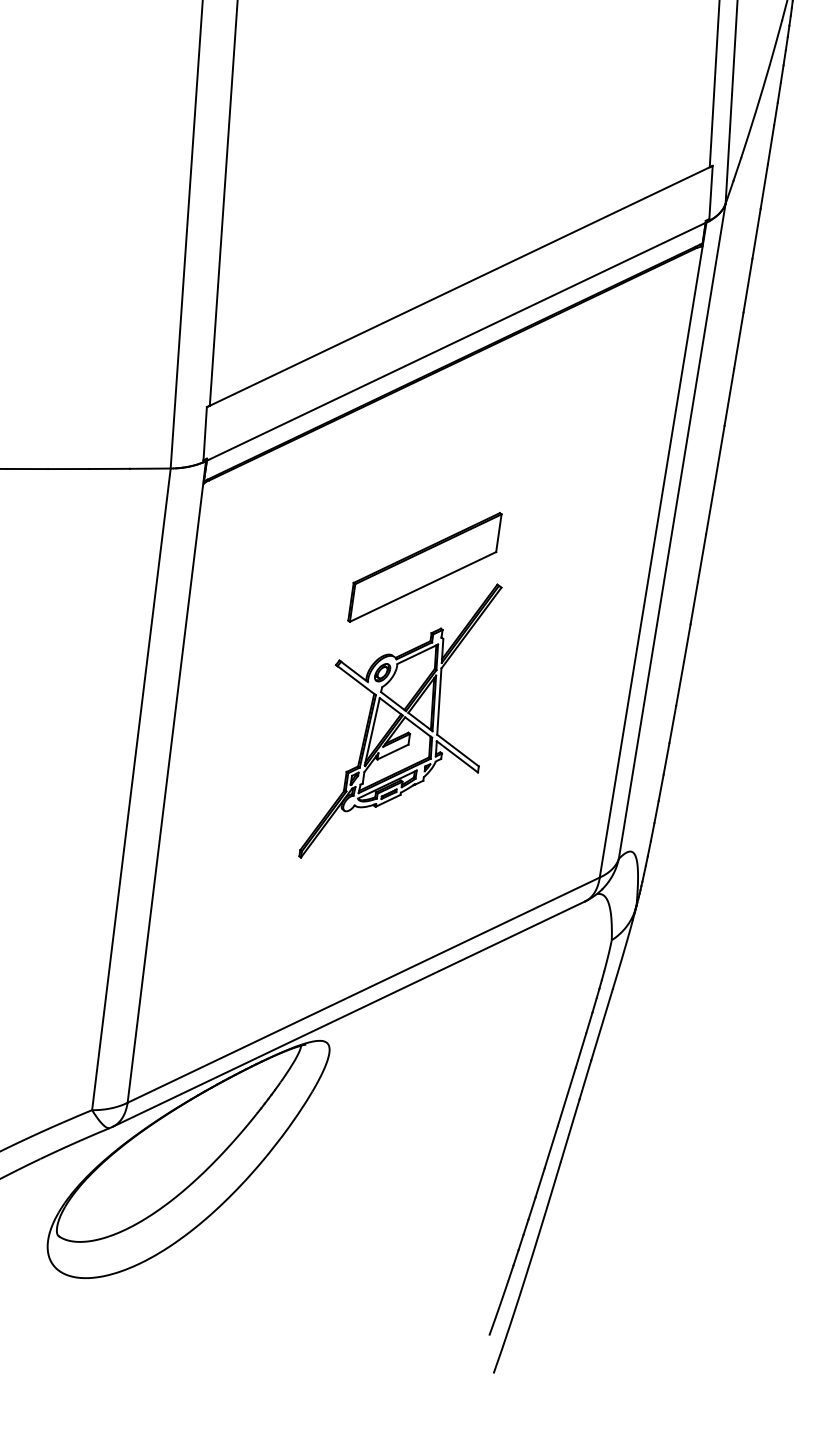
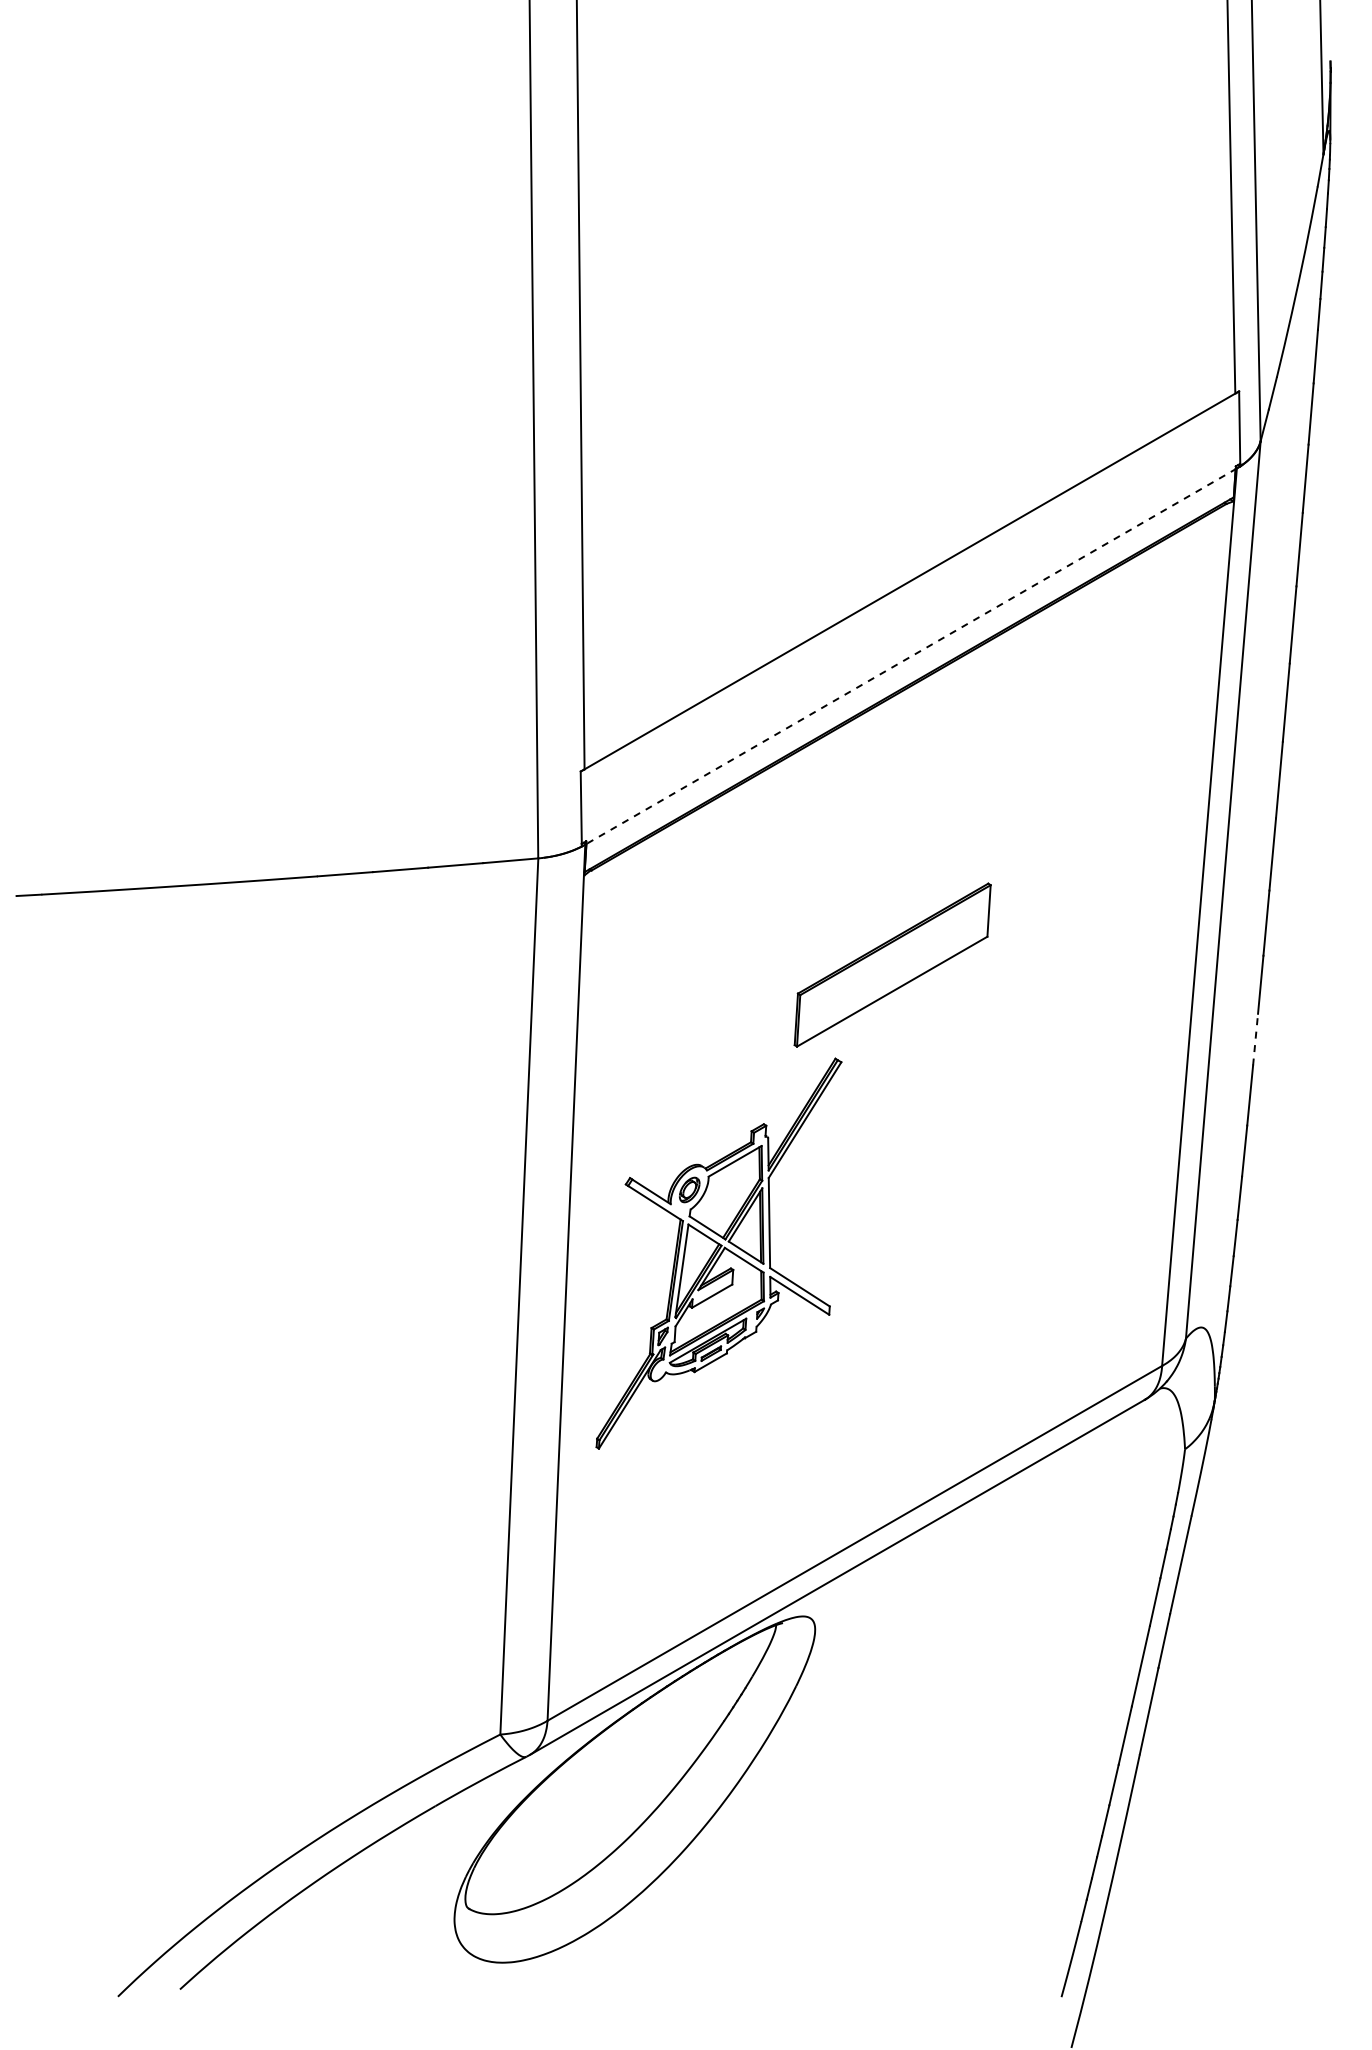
line: (455, 341) -> (910, 656), solid -> dashed
line: (687, 643) -> (1255, 1039), solid -> dashed
part: (400, 721) -> (718, 1253), moved

